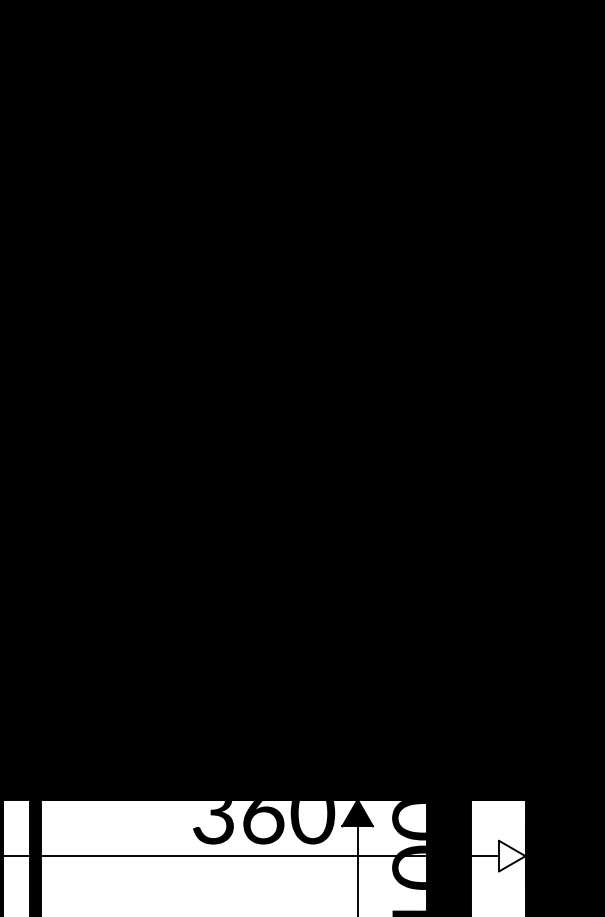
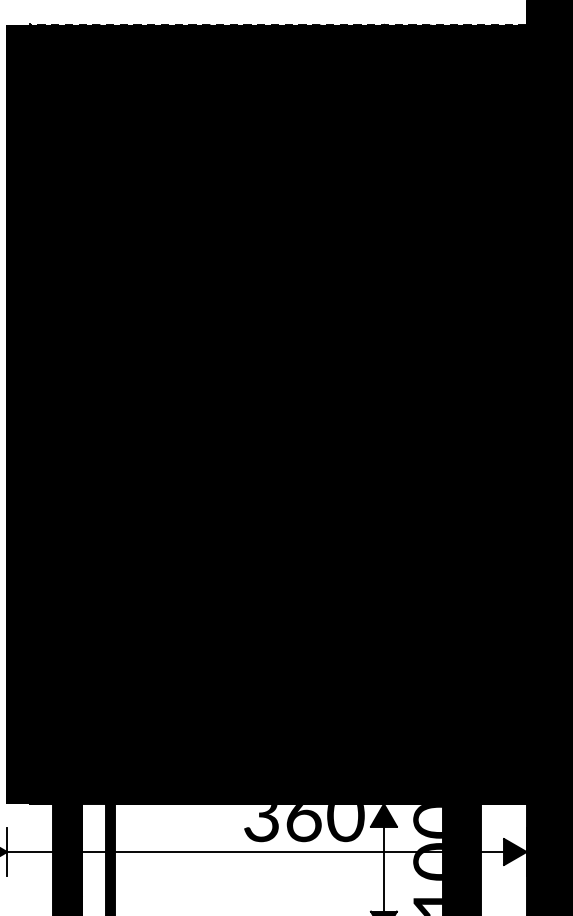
fill: (512, 856) -> (515, 852), added

